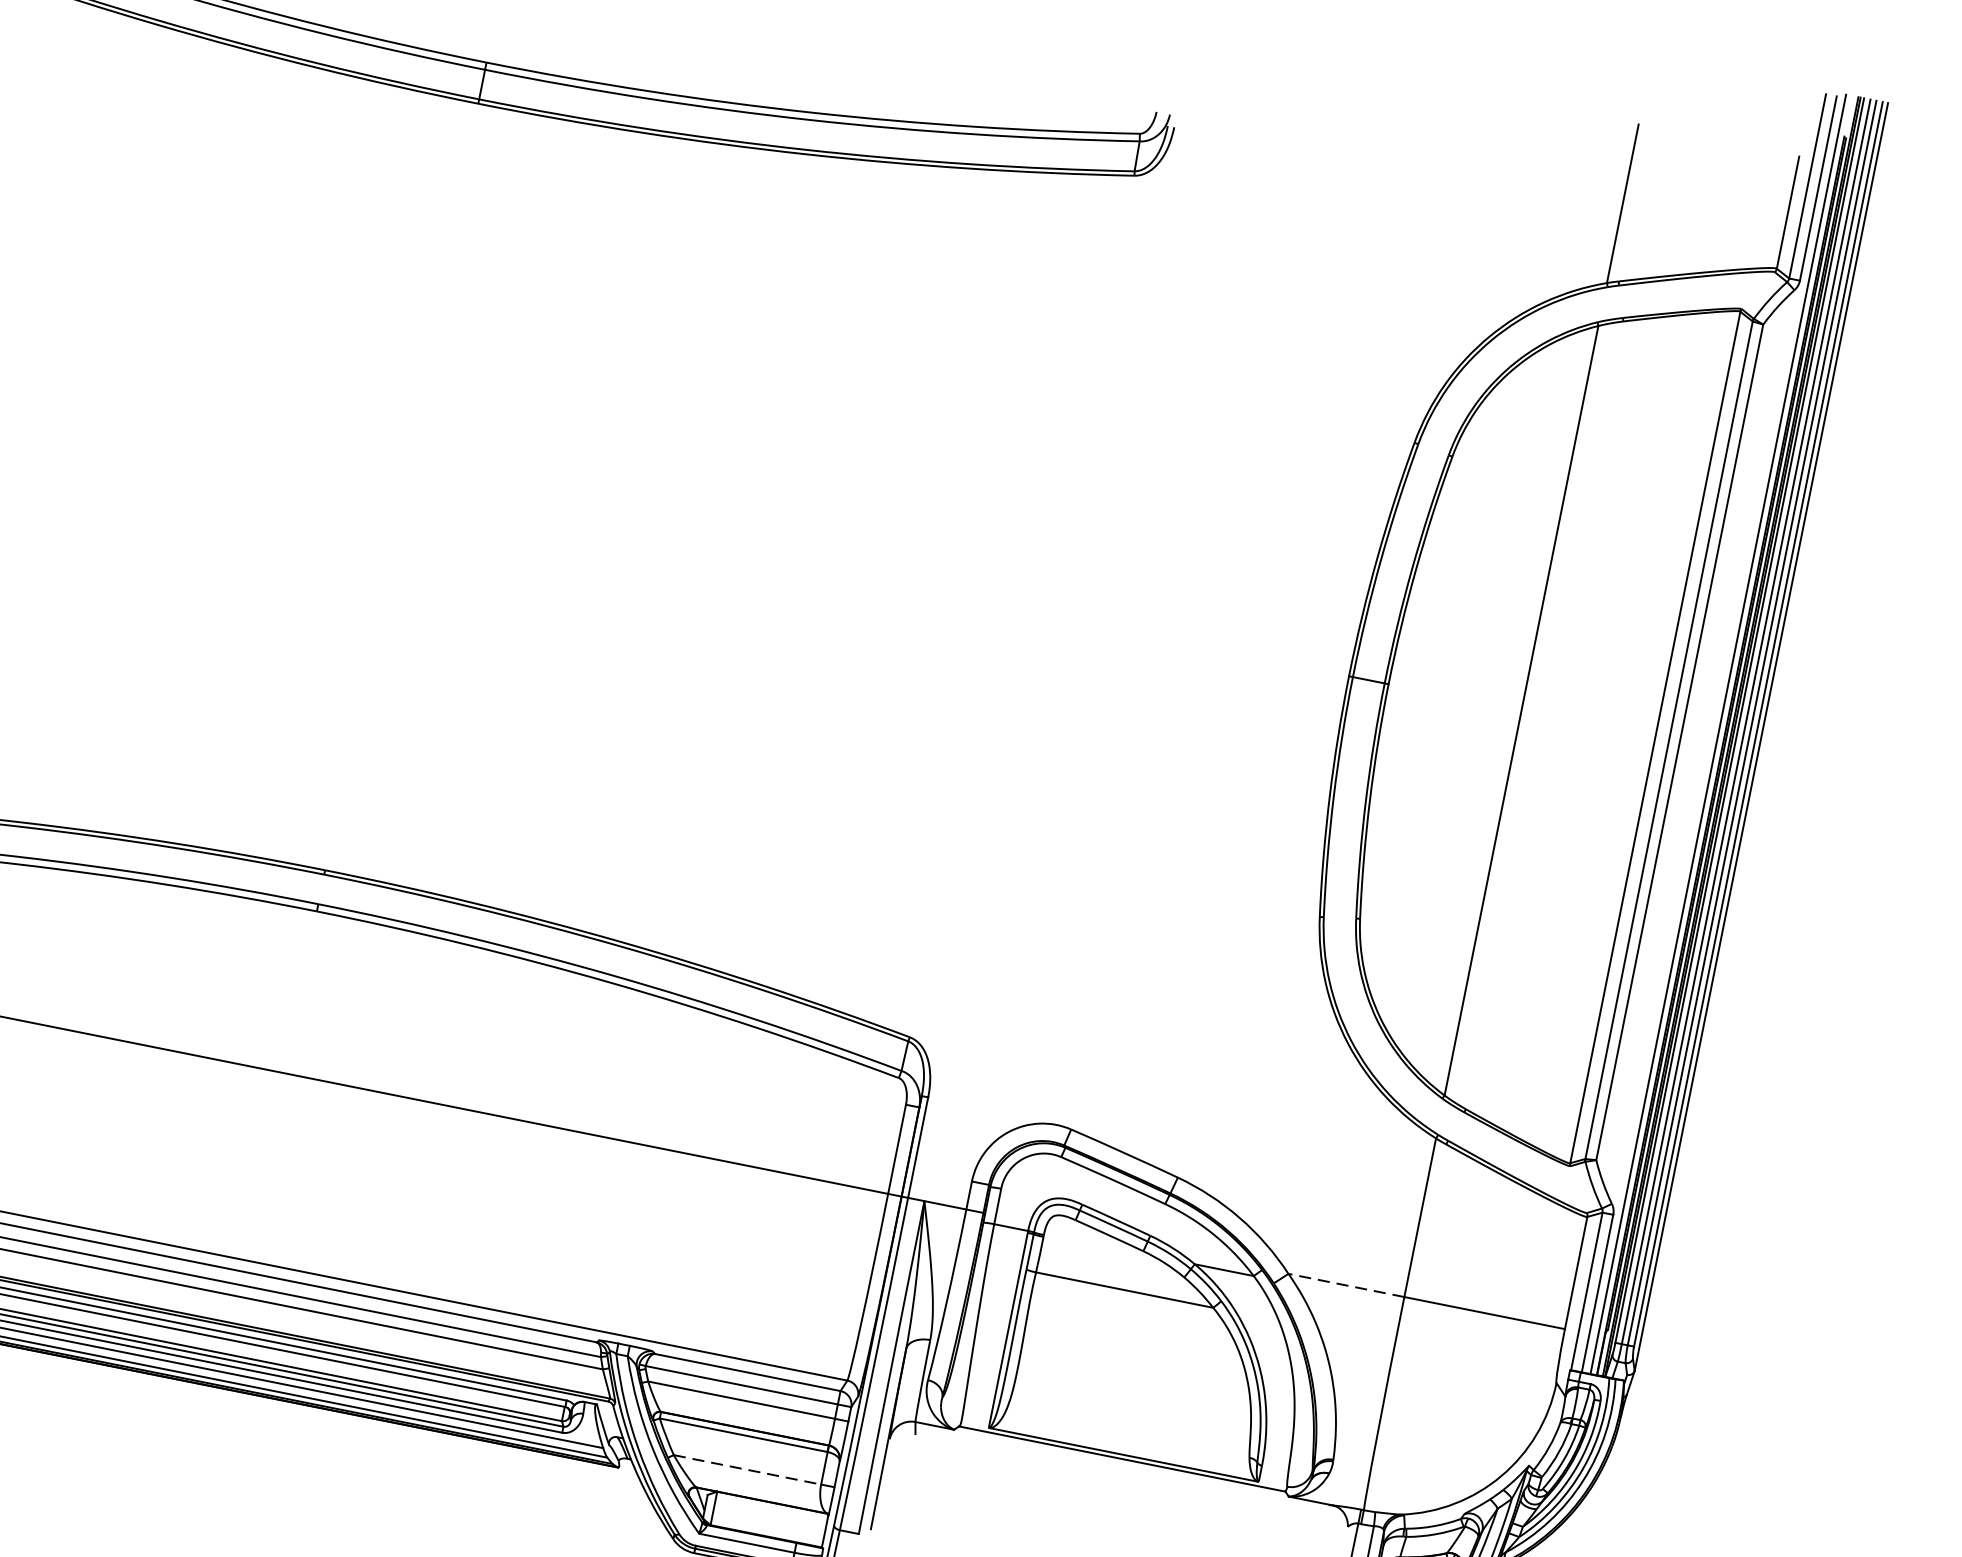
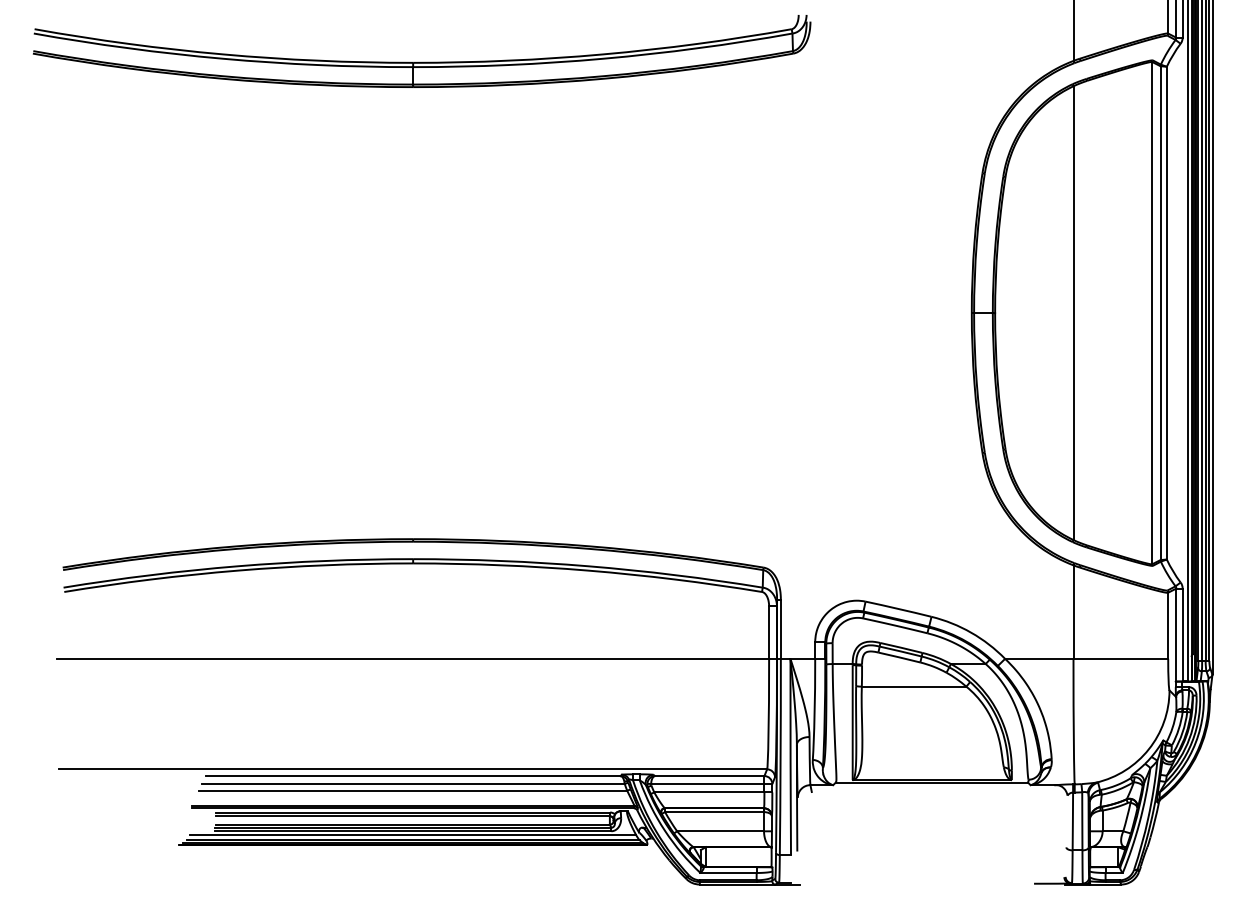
line: (1345, 1284) -> (1038, 658), dashed -> solid
line: (748, 1470) -> (721, 831), dashed -> solid

